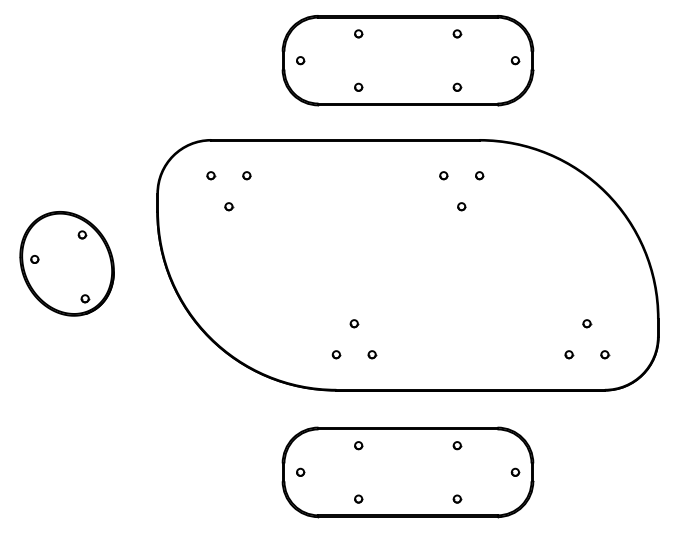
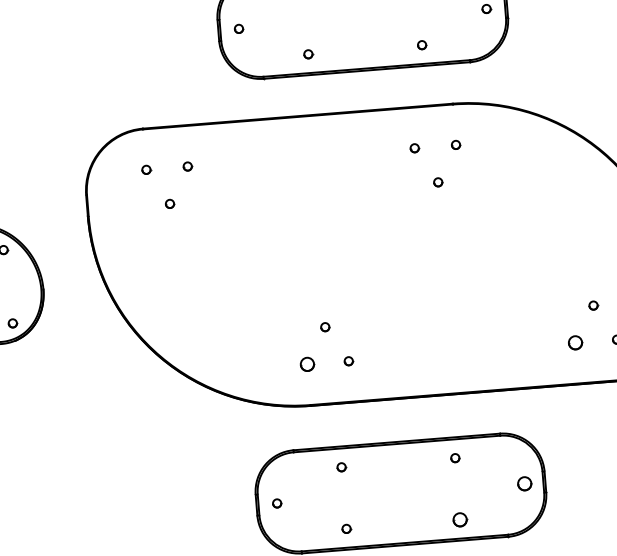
part: (336, 354) -> (307, 364), size x1.6
part: (569, 354) -> (576, 342), size x1.6
part: (515, 471) -> (524, 482), size x1.6
part: (457, 498) -> (460, 519), size x1.6

